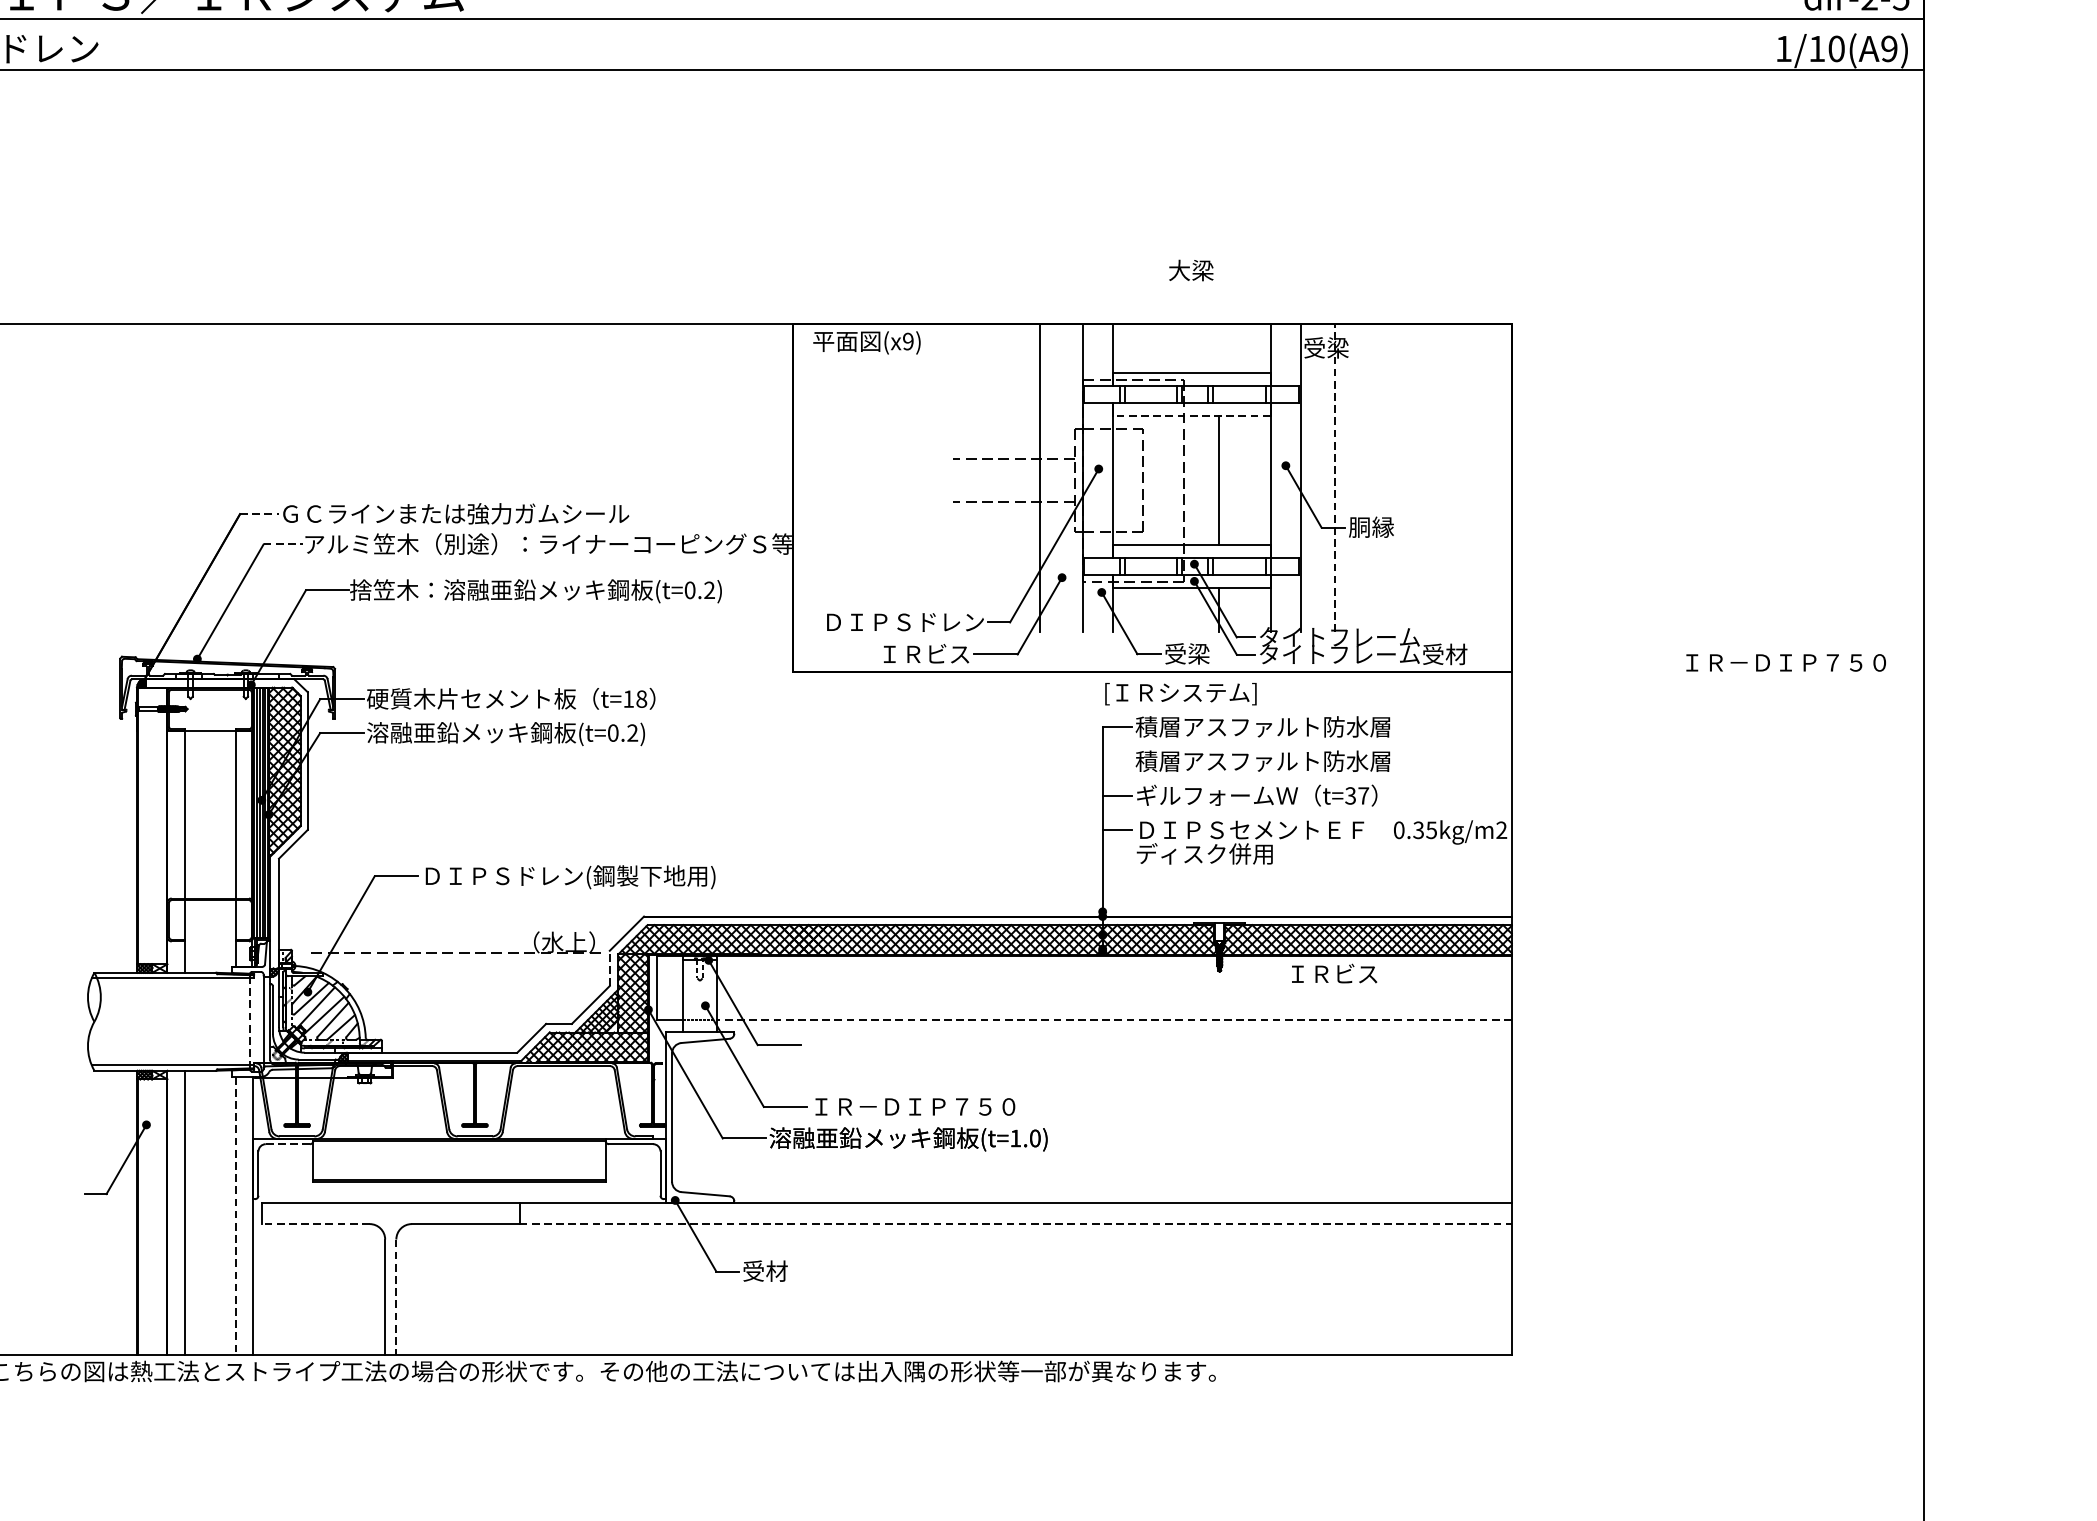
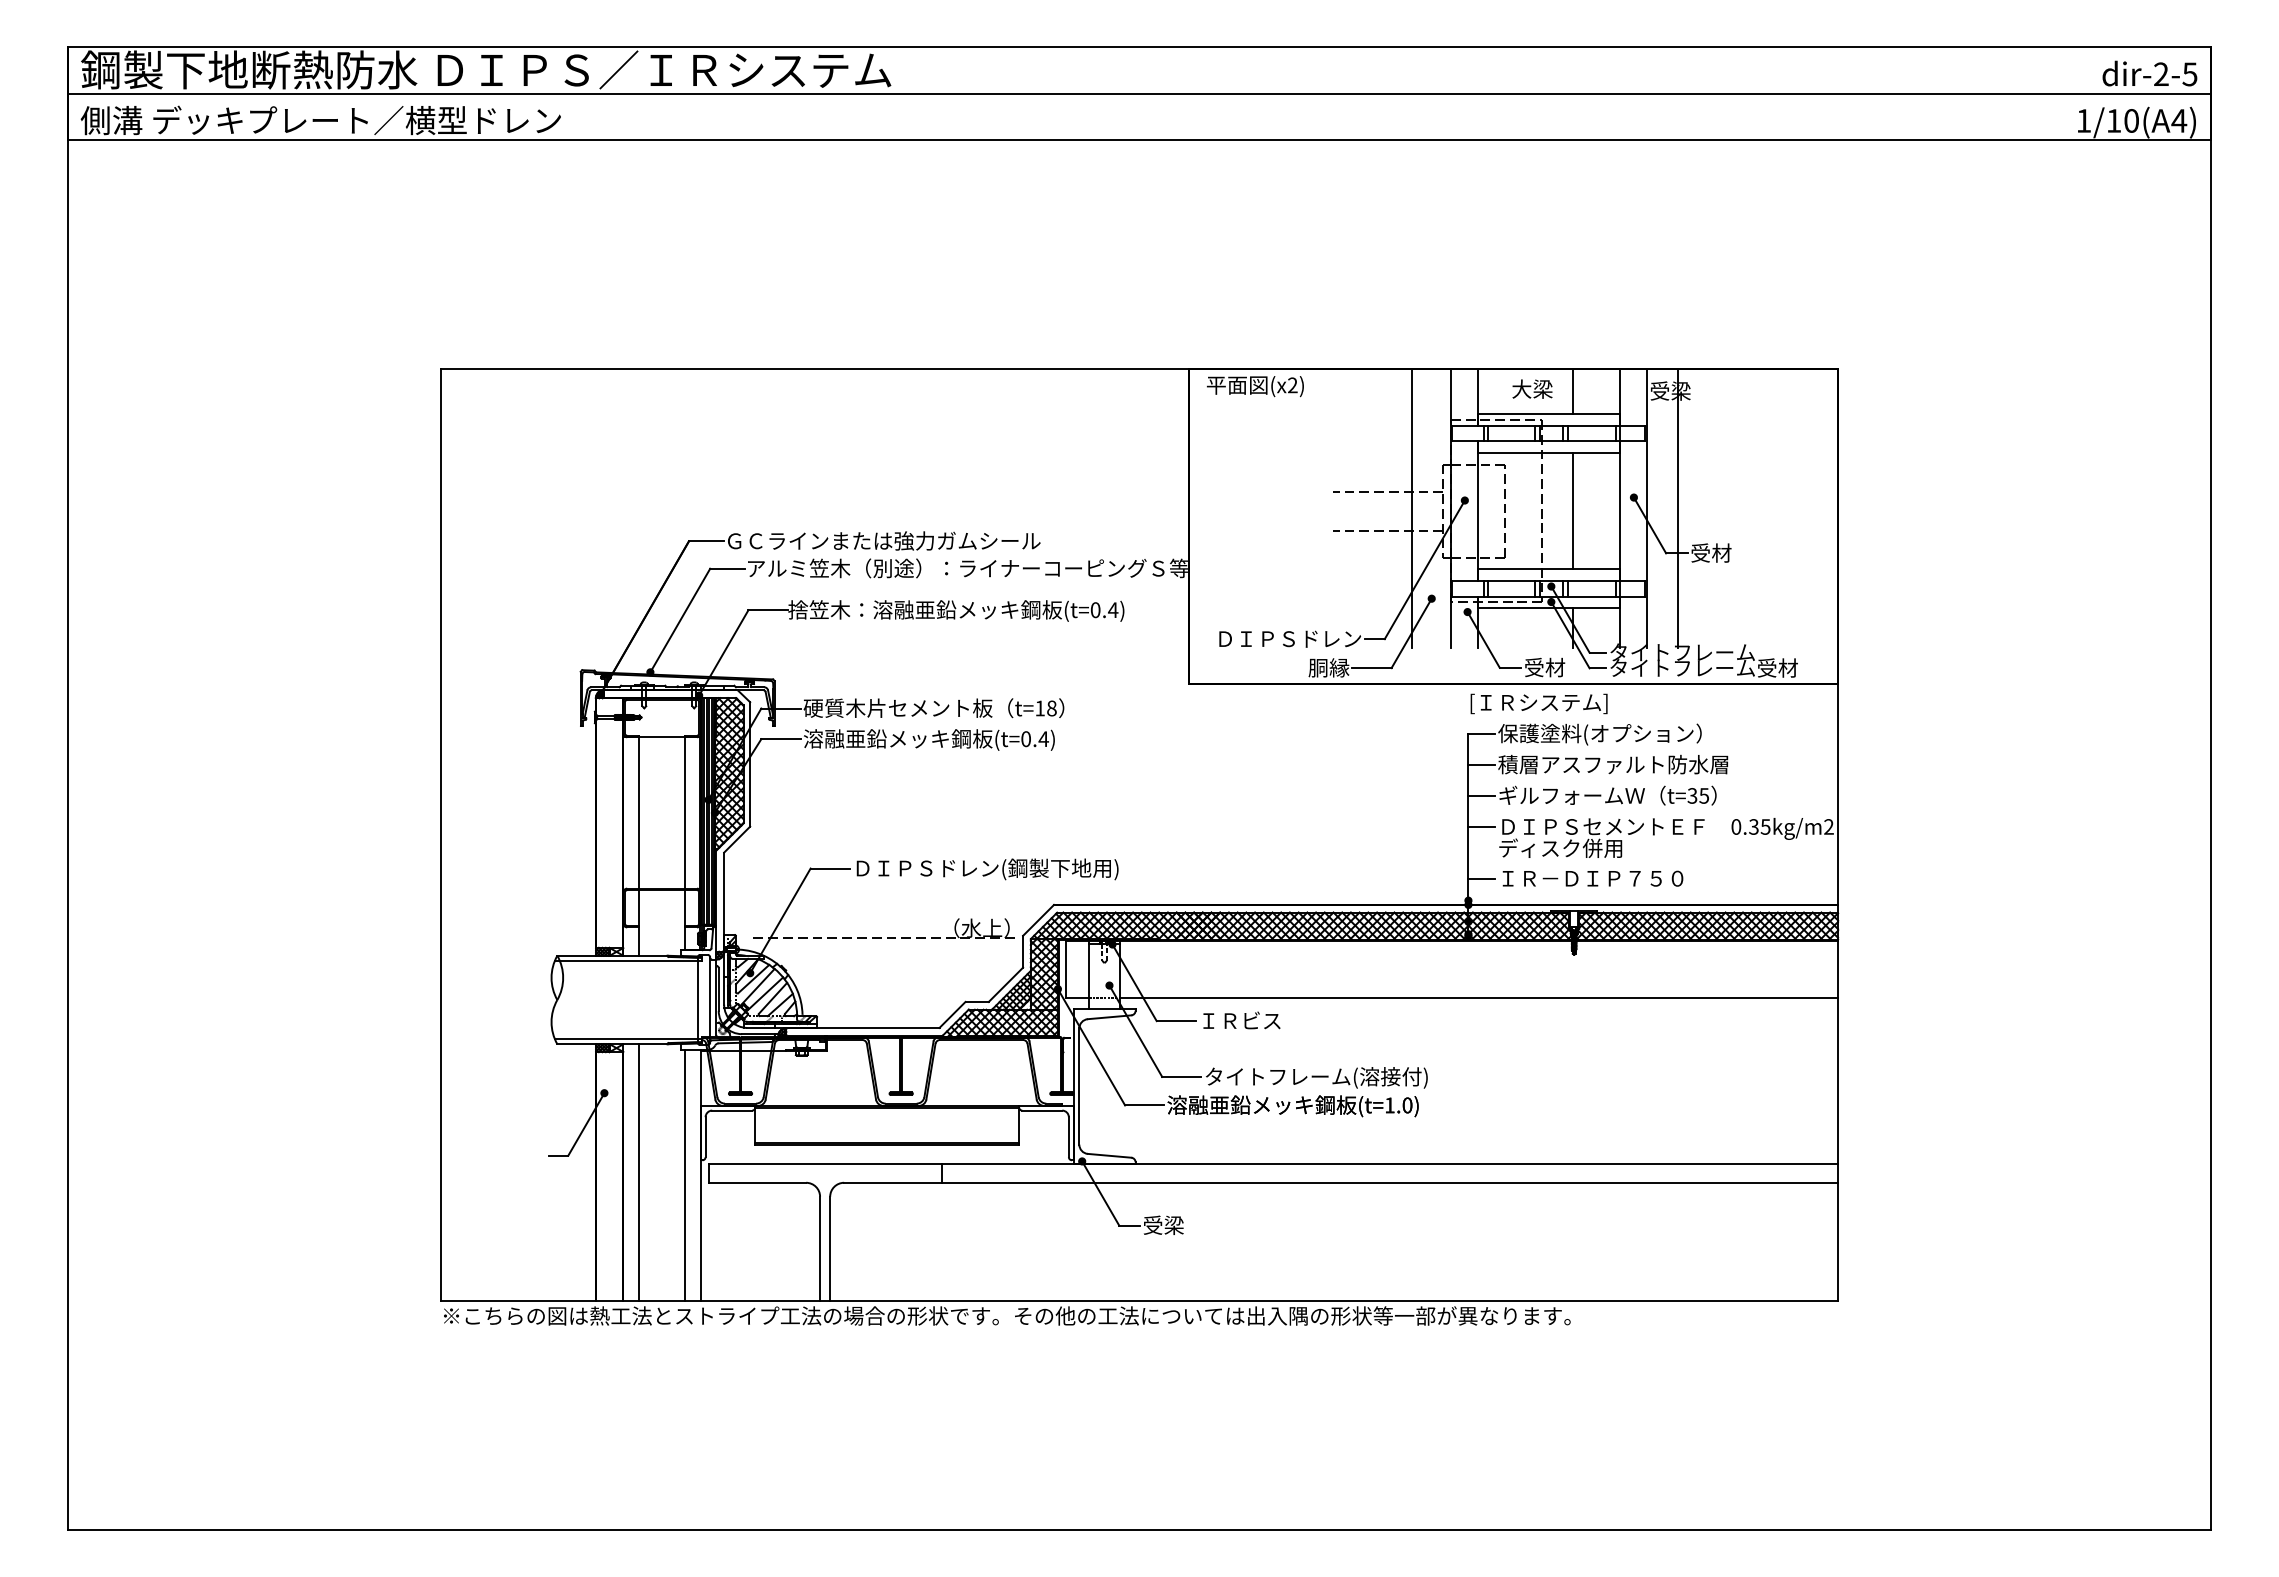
text: (1889, 48) -> (2179, 120), 1/10(A9) -> 1/10(A4)
text: (1191, 269) -> (1532, 388), moved
text: (907, 341) -> (1292, 385), (x9) -> (x2)
line: (1218, 348) -> (1573, 391), added
line: (1191, 415) -> (1548, 452), dashed -> solid
line: (1335, 477) -> (1678, 508), dashed -> solid
line: (259, 514) -> (706, 541), dashed -> solid
text: (1371, 526) -> (1711, 552), 胴縁 -> 受材
line: (282, 544) -> (727, 568), dashed -> solid
text: (709, 589) -> (1113, 609), (t=0.2) -> (t=0.4)
text: (926, 653) -> (1309, 667), ＩＲビス -> 胴縁
text: (1199, 653) -> (1555, 667), 受梁 -> 受材
text: (1785, 662) -> (1592, 878), moved
text: (1263, 727) -> (1613, 734), 積層アスファルト防水層 -> 保護塗料(オプション）
text: (632, 732) -> (1043, 738), (t=0.2) -> (t=0.4)
line: (1117, 761) -> (1481, 764), added
text: (1363, 795) -> (1704, 795), t=37 -> t=35
line: (1117, 887) -> (1481, 878), added
line: (610, 968) -> (1023, 951), dashed -> solid
text: (1334, 973) -> (1241, 1020), moved
line: (1114, 1020) -> (1479, 998), dashed -> solid
line: (249, 1022) -> (697, 1000), dashed -> solid
text: (934, 1107) -> (1316, 1077), ＩＲ－ＤＩＰ７５０ -> タイトフレーム(溶接付)
line: (288, 1144) -> (732, 1110), dashed -> solid
line: (236, 1216) -> (685, 1175), dashed -> solid
line: (315, 1223) -> (757, 1182), dashed -> solid
line: (1016, 1223) -> (1390, 1182), dashed -> solid
text: (776, 1271) -> (1173, 1225), 受材 -> 受梁
line: (396, 1297) -> (830, 1249), dashed -> solid

